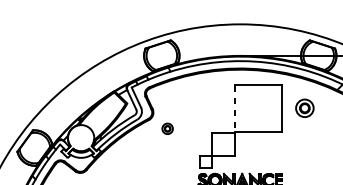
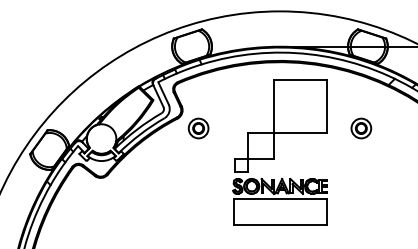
part: (304, 108) -> (361, 128), moved
line: (235, 109) -> (274, 106), dashed -> solid
part: (167, 128) -> (198, 128), size x1.67

